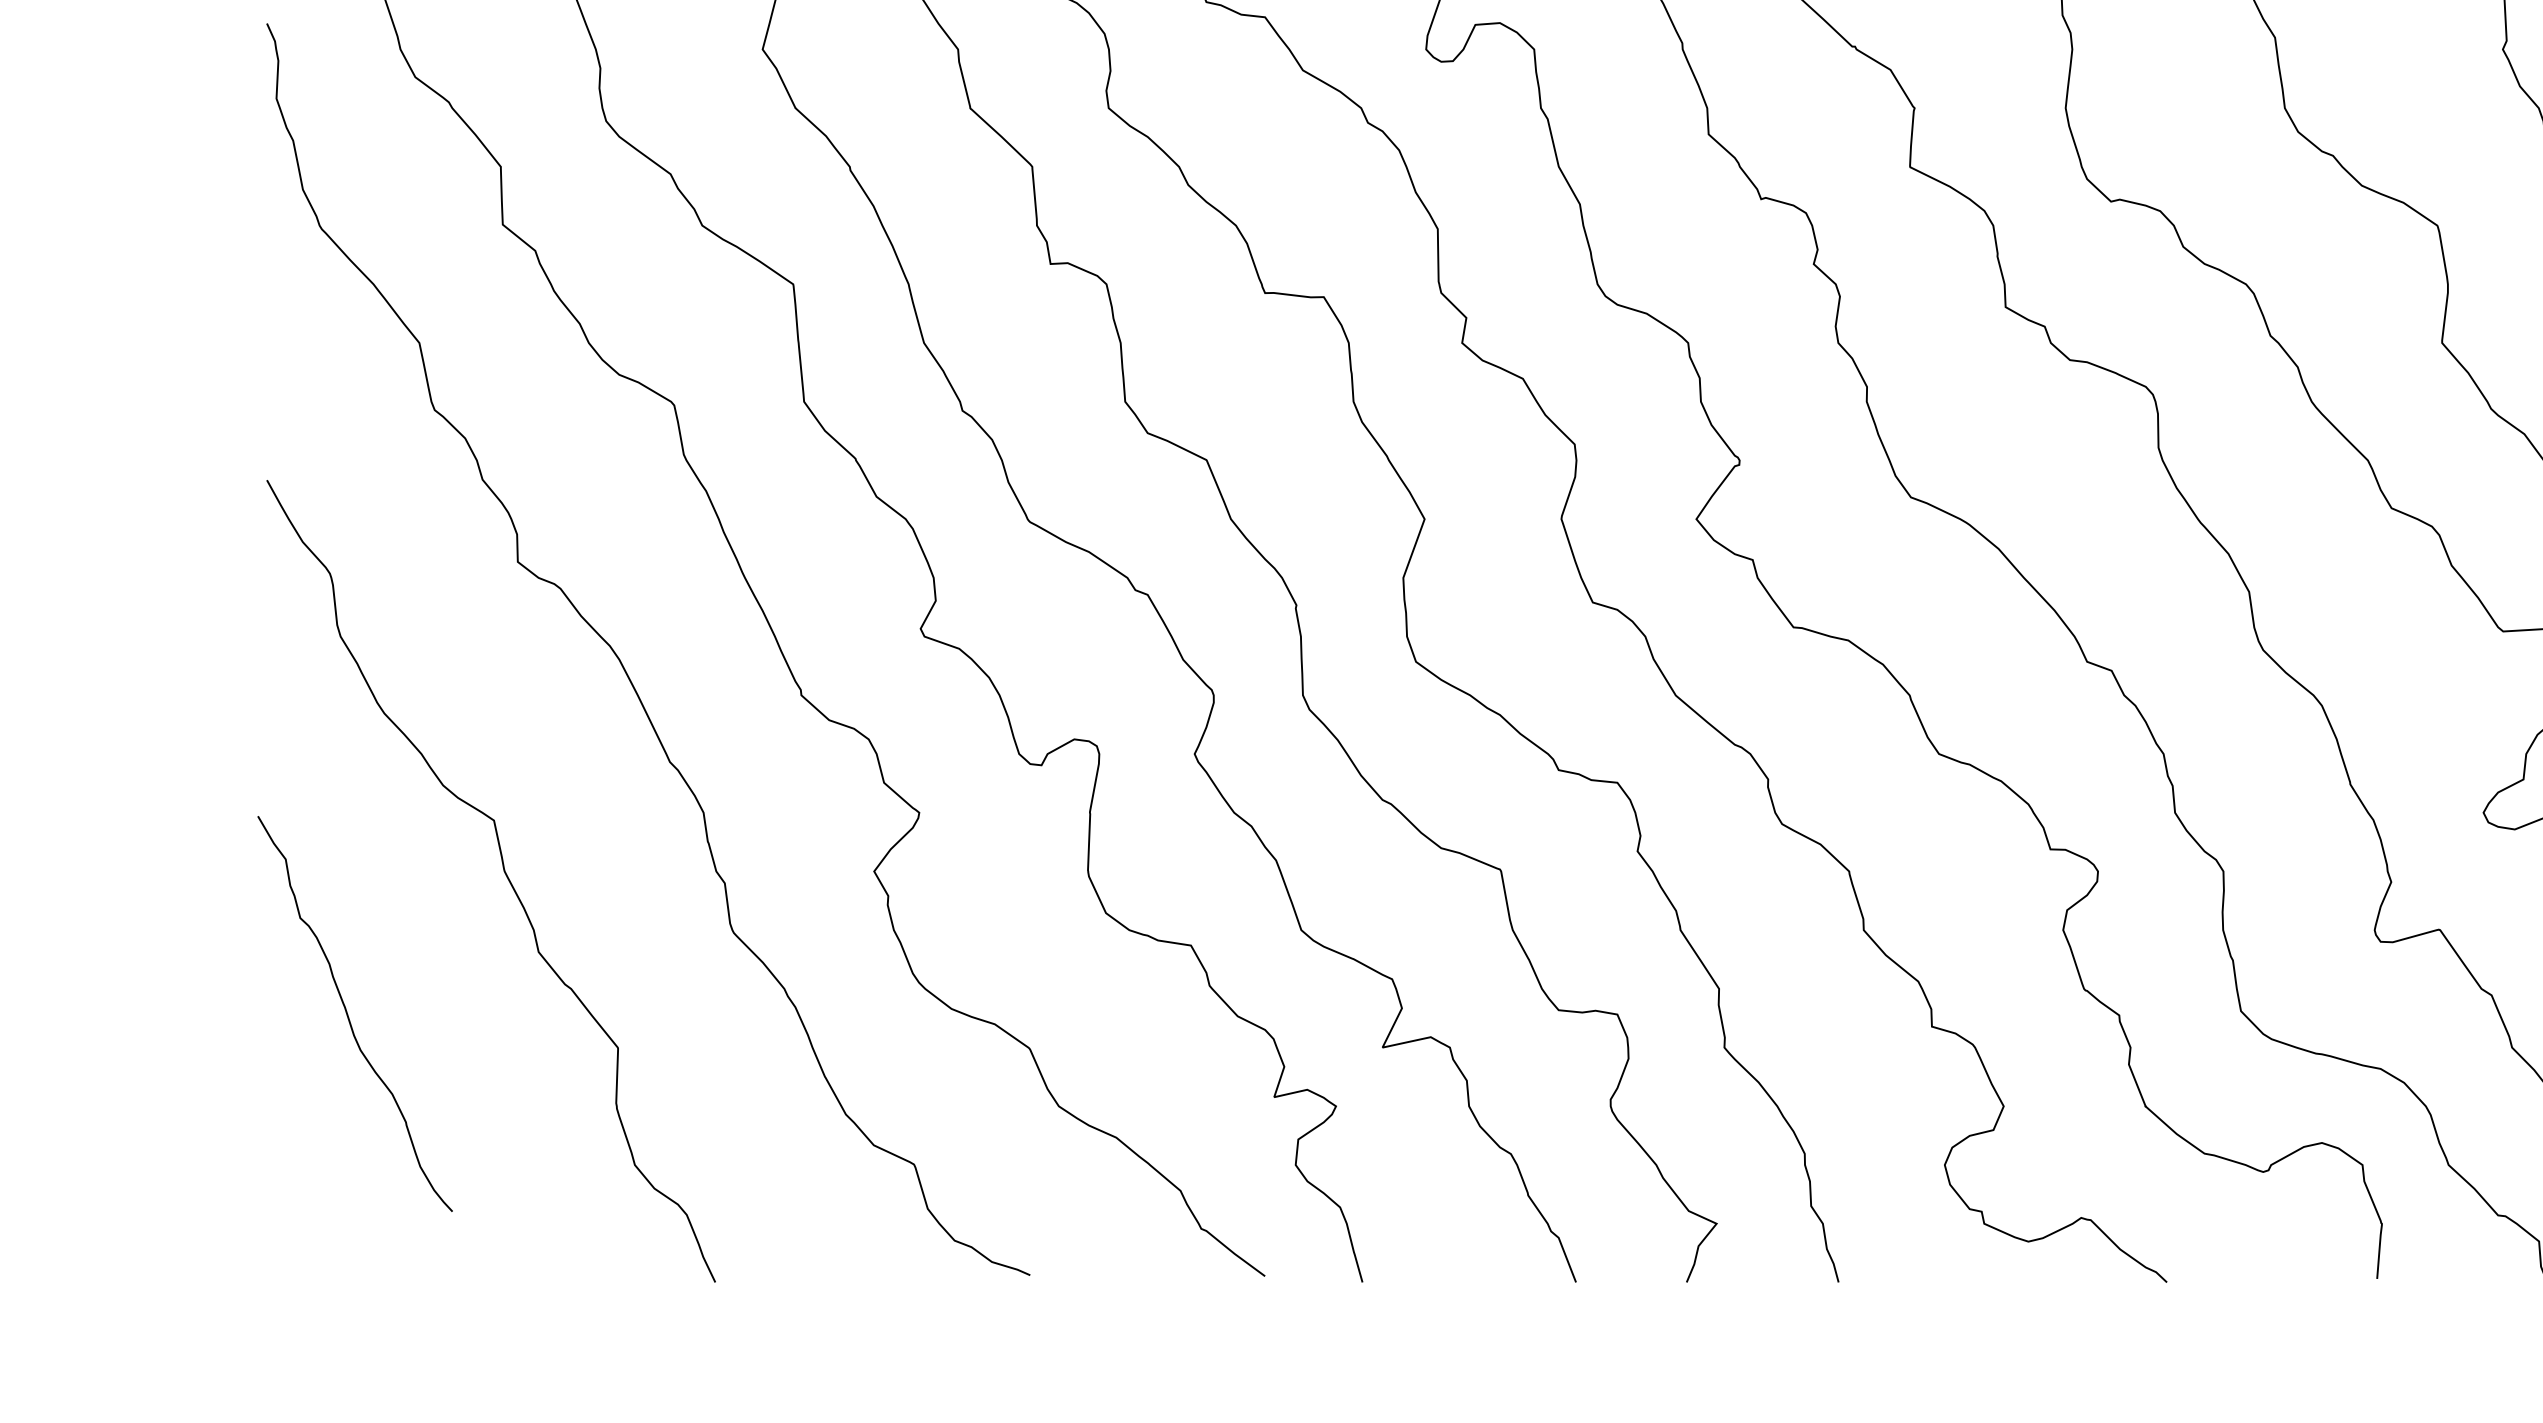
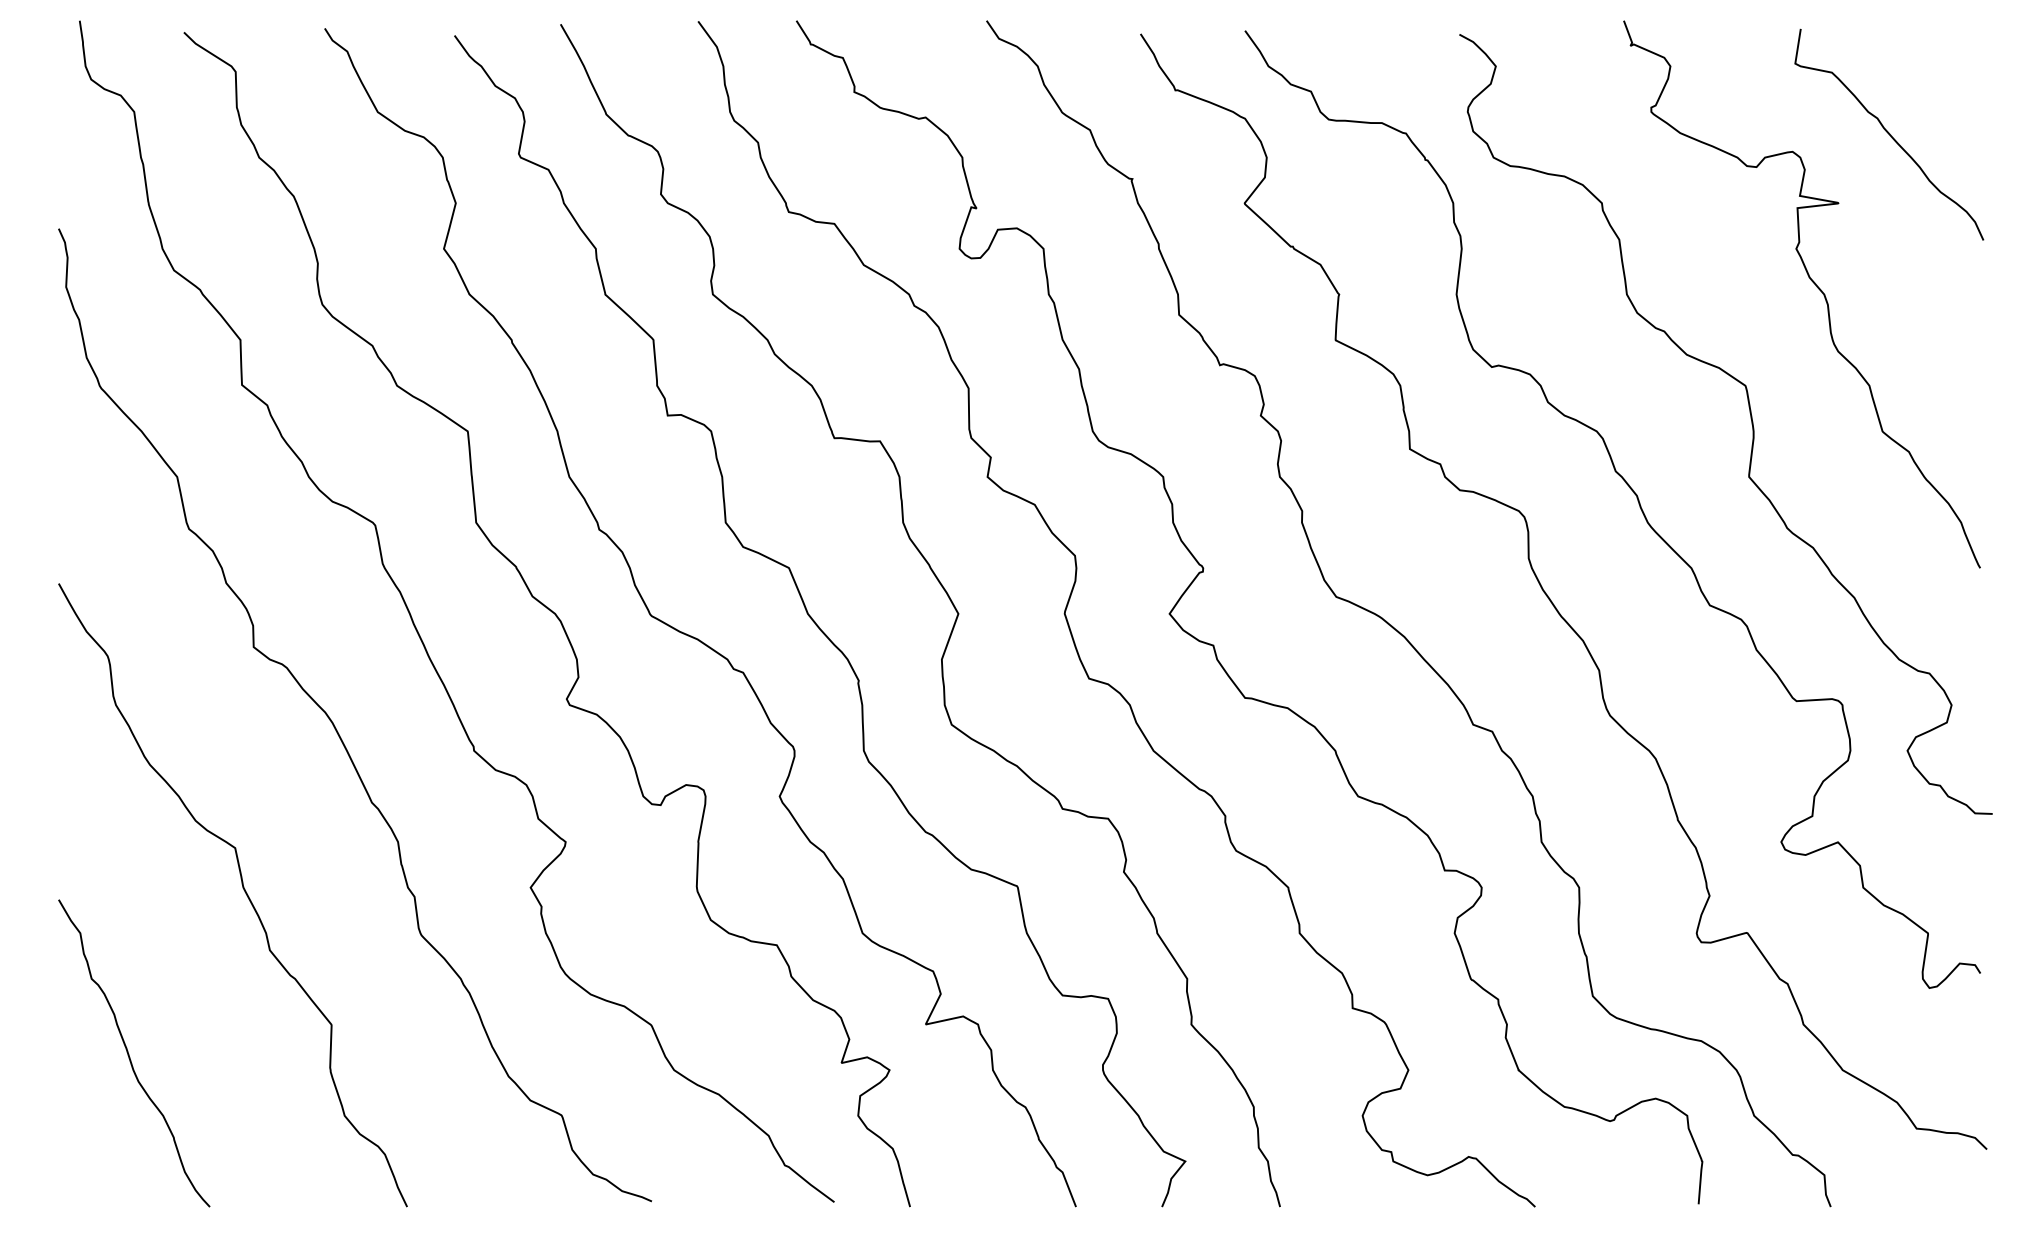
curve: (348, 1015) -> (129, 1054), moved

